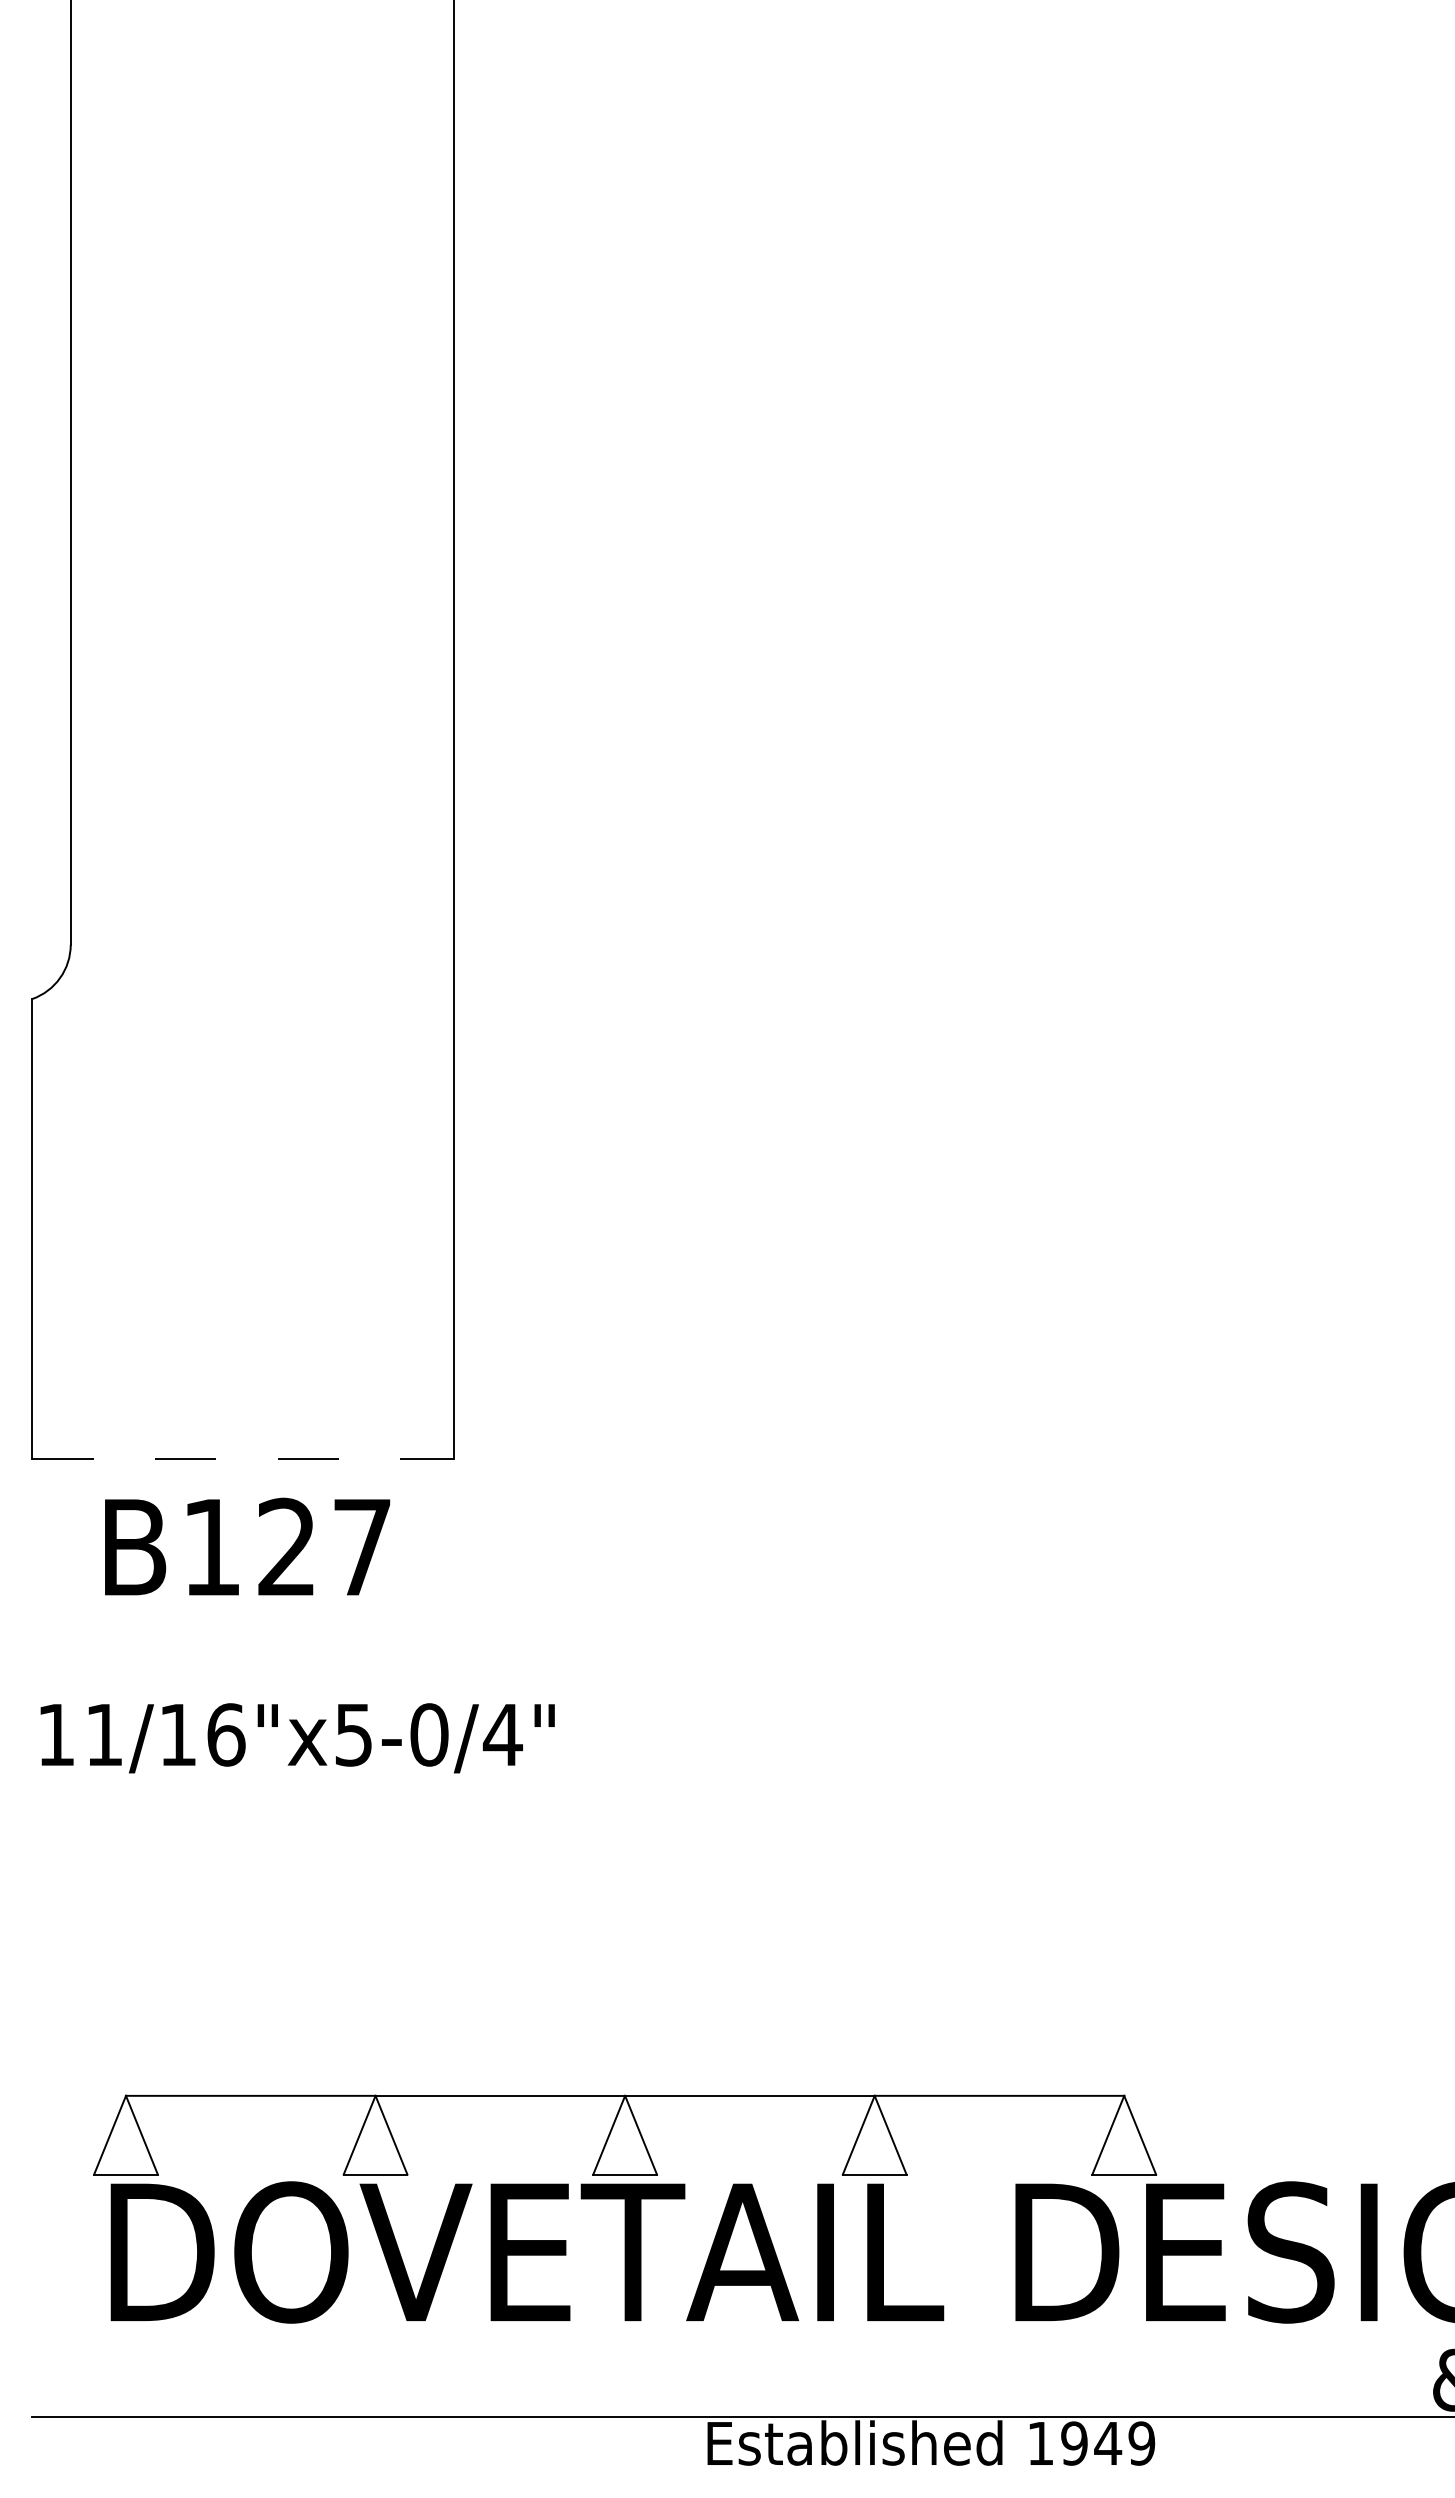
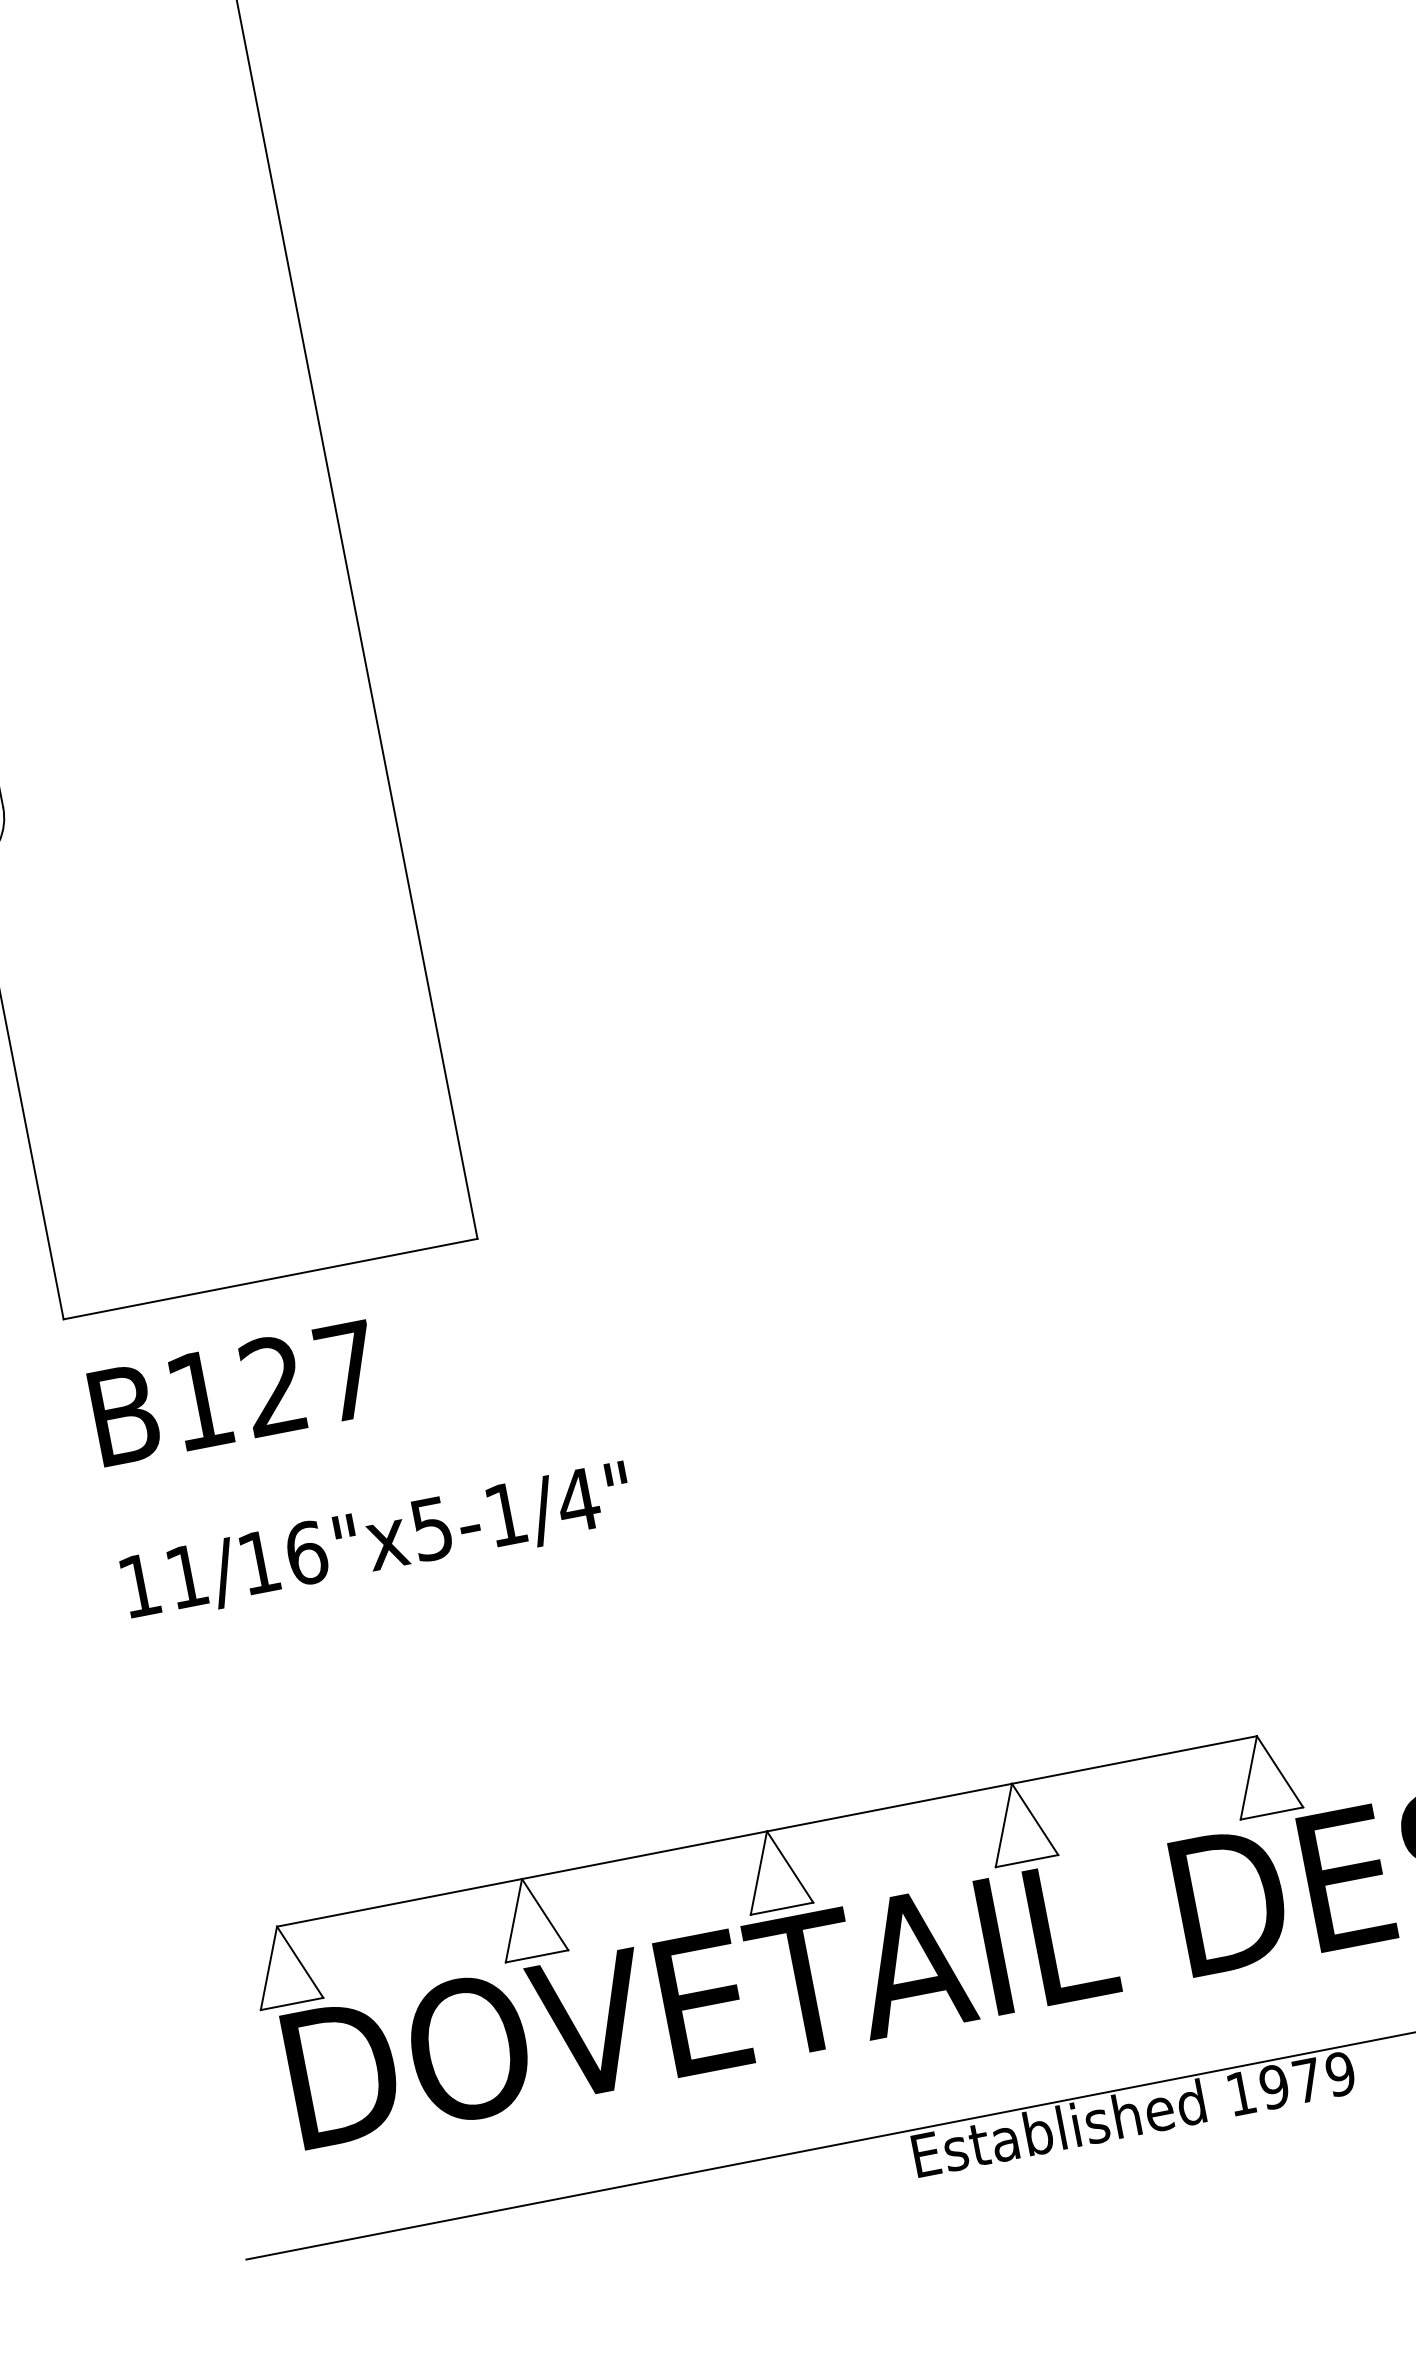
line: (243, 1458) -> (270, 1278), dashed -> solid
text: (247, 1546) -> (234, 1392), moved
text: (429, 1734) -> (506, 1514), 11/16"x5-0/4" -> 11/16"x5-1/4"
text: (1108, 2443) -> (1307, 2080), 1949 -> 1979

